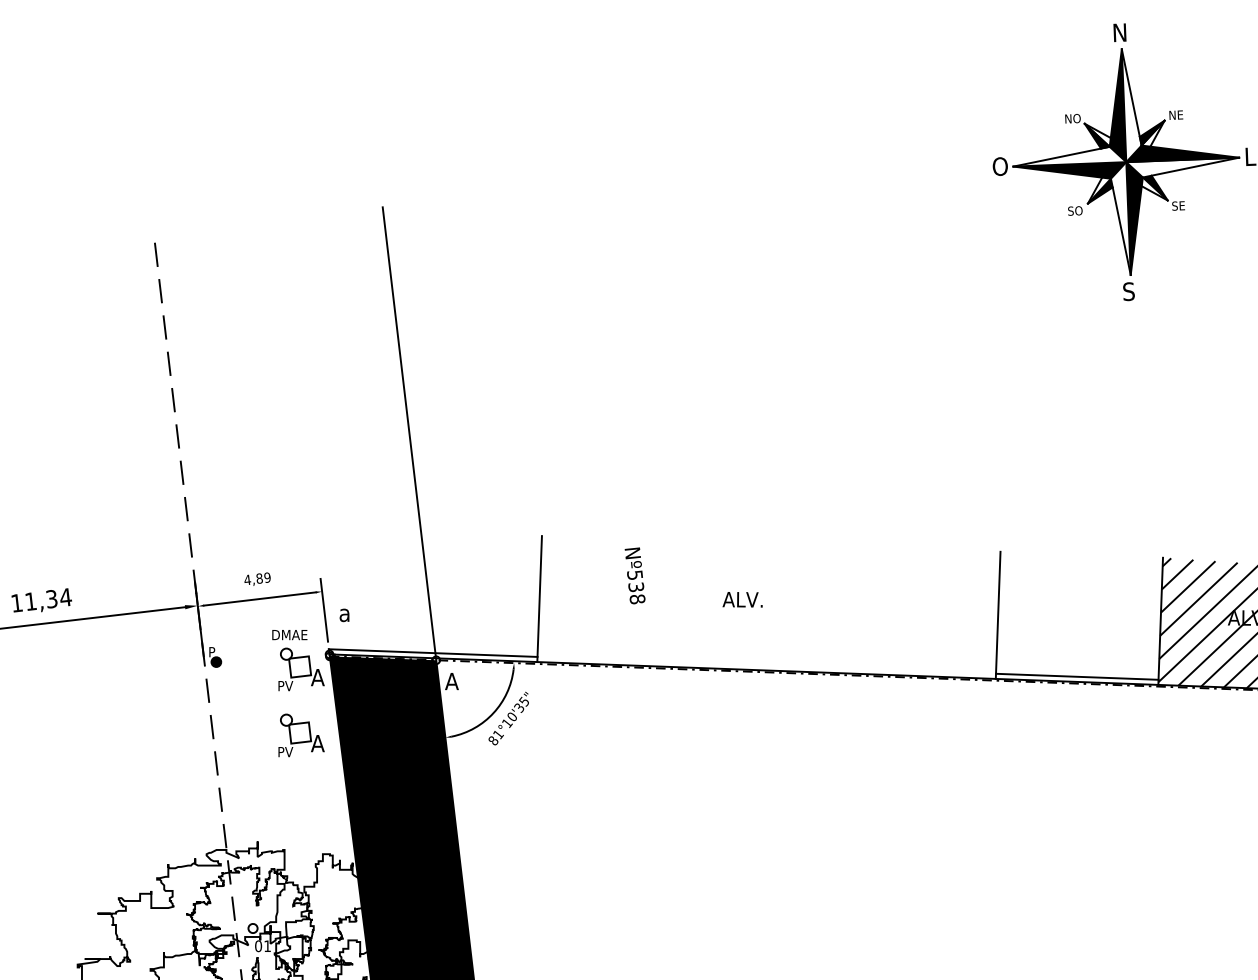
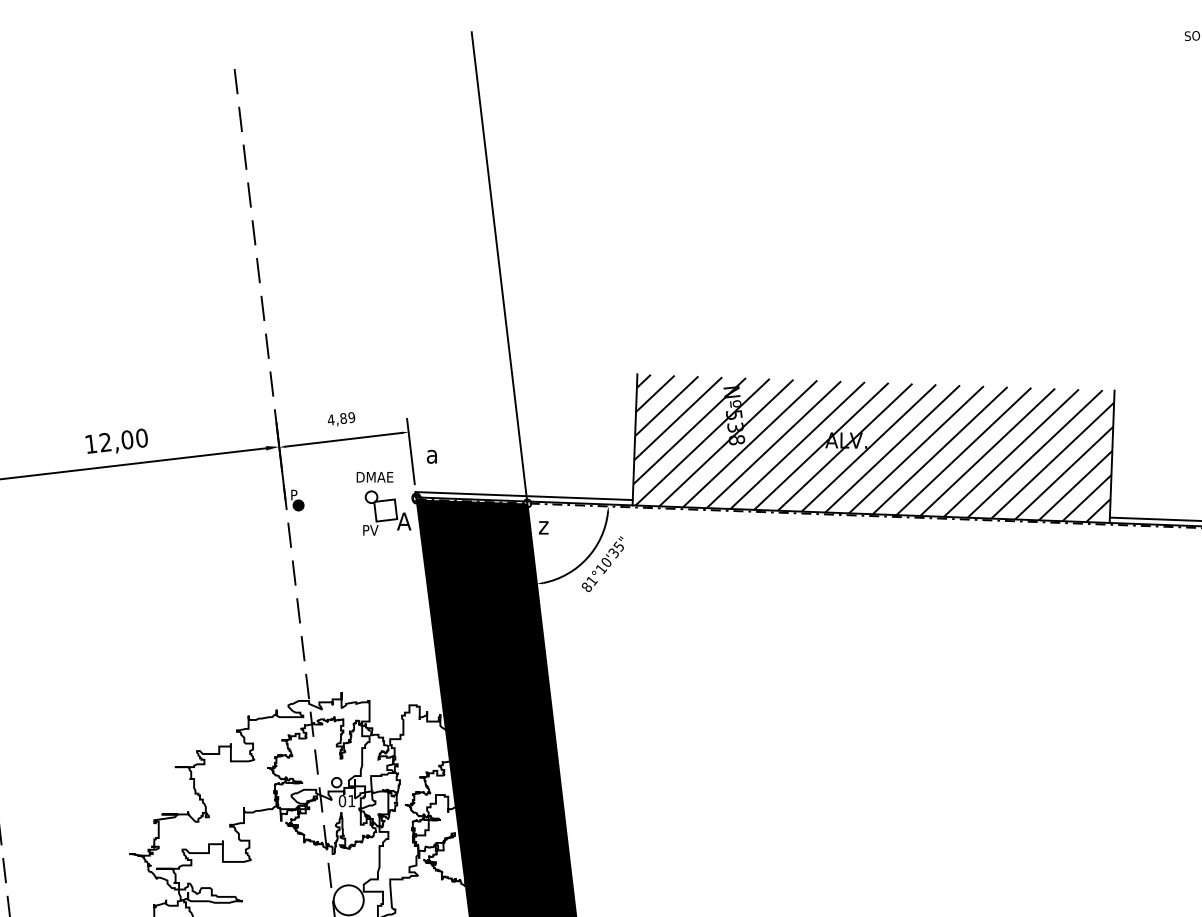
text: (48, 599) -> (123, 440), 11,34 -> 12,00
hatch: (769, 607) -> (874, 448), added
text: (451, 681) -> (543, 525), A -> z
part: (301, 735) -> (387, 581), removed

